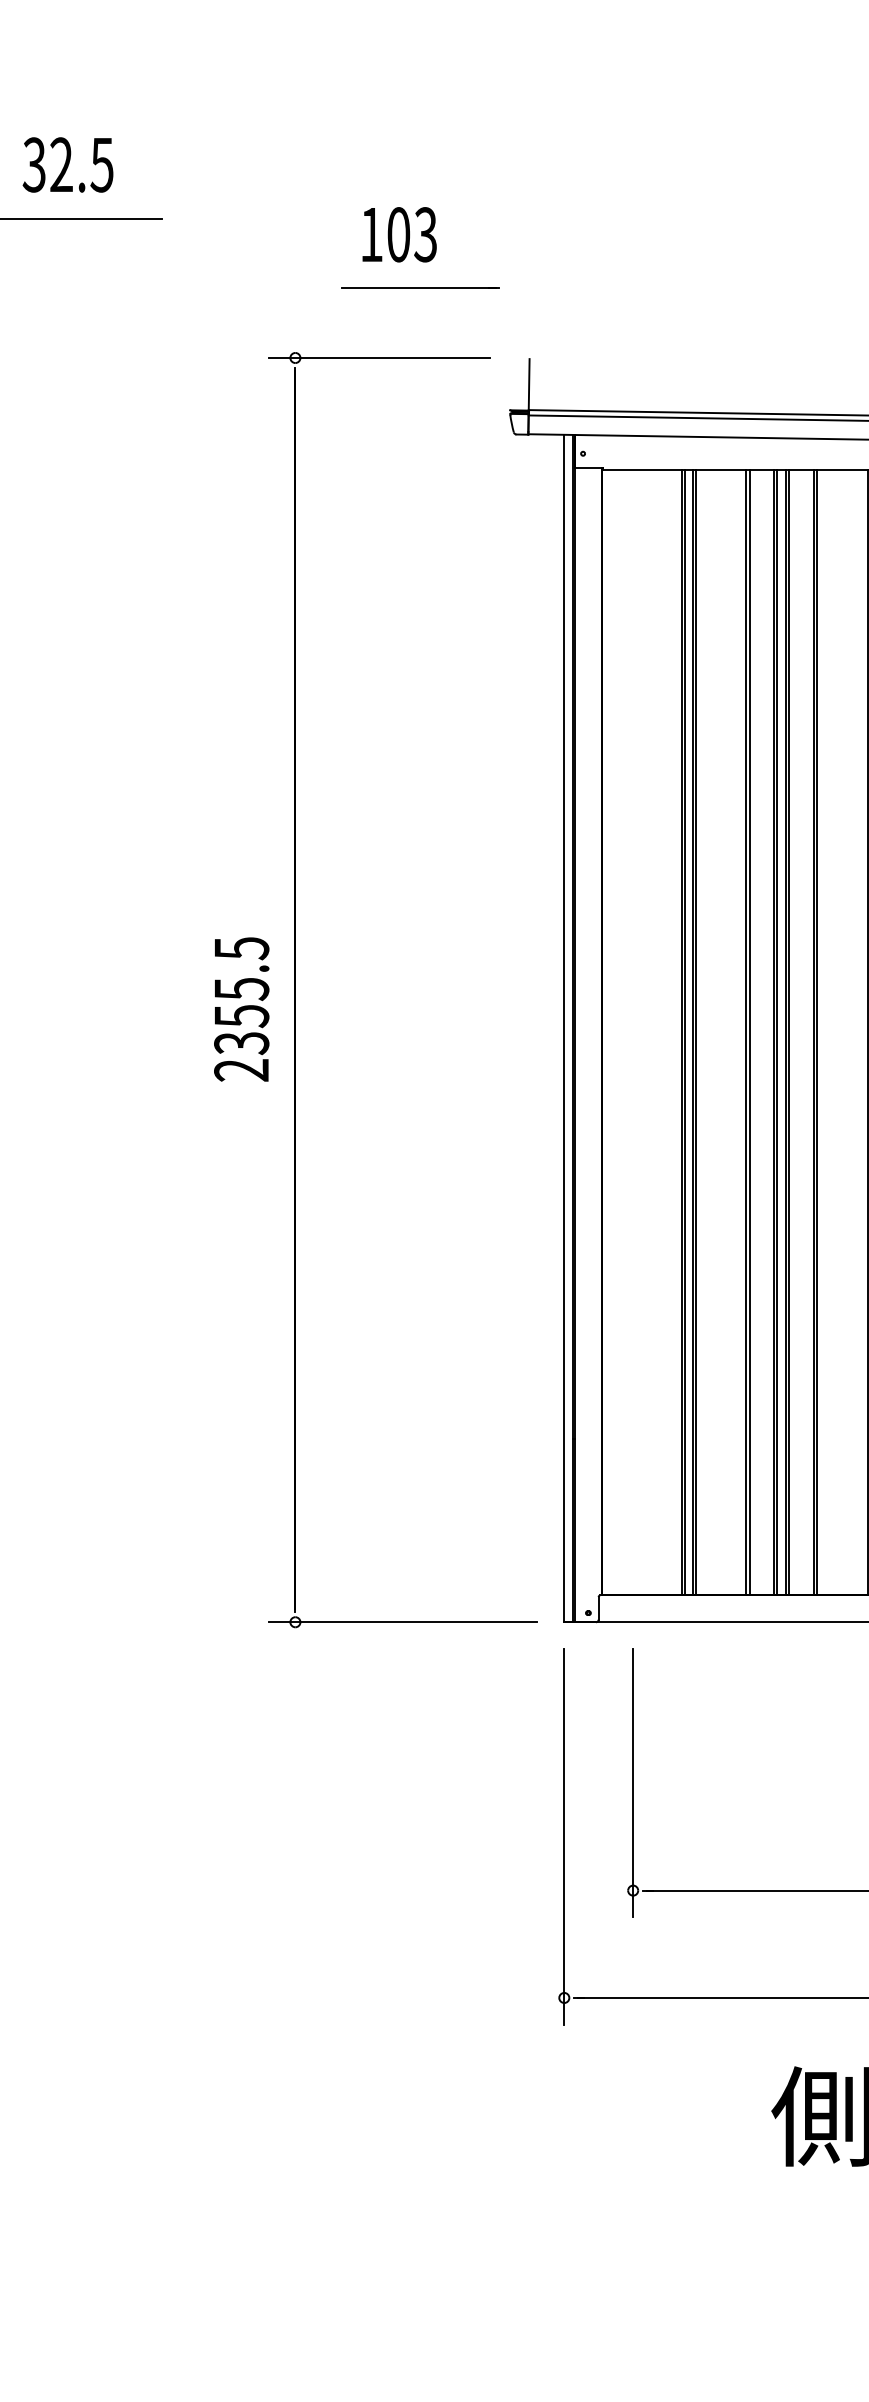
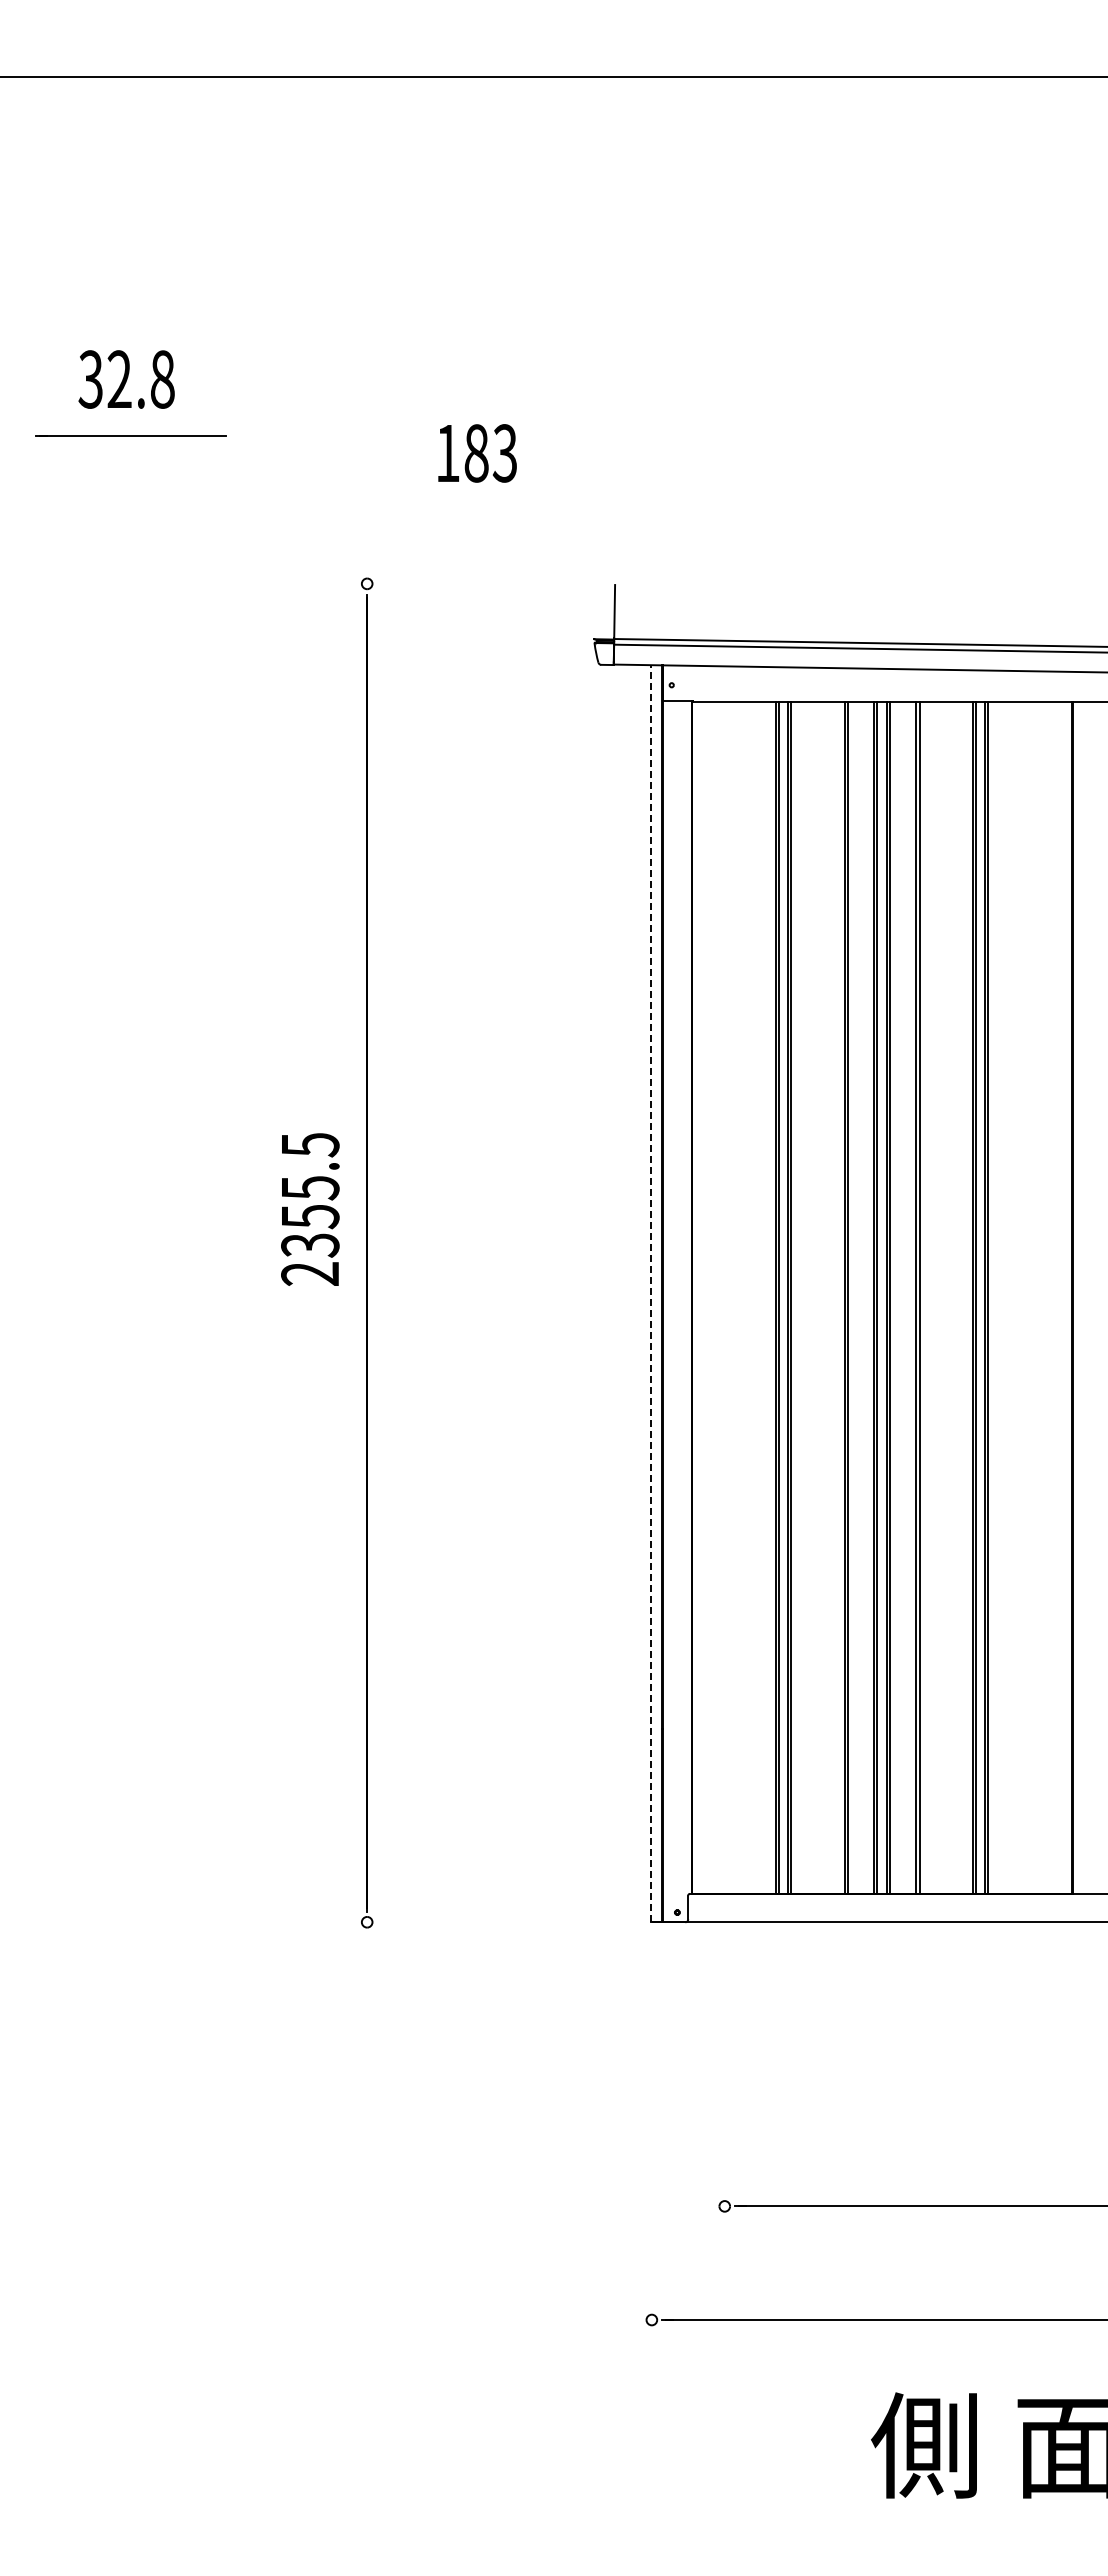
text: (102, 164) -> (162, 379), 32.5 -> 32.8
text: (398, 234) -> (476, 453), 103 -> 183
line: (420, 287) -> (499, 509), removed
line: (378, 357) -> (455, 583), removed
text: (241, 1009) -> (310, 1209), moved
line: (563, 1028) -> (651, 1293), solid -> dashed
line: (402, 1622) -> (480, 1922), removed
line: (632, 1783) -> (724, 2092), removed
line: (563, 1836) -> (651, 2149), removed

